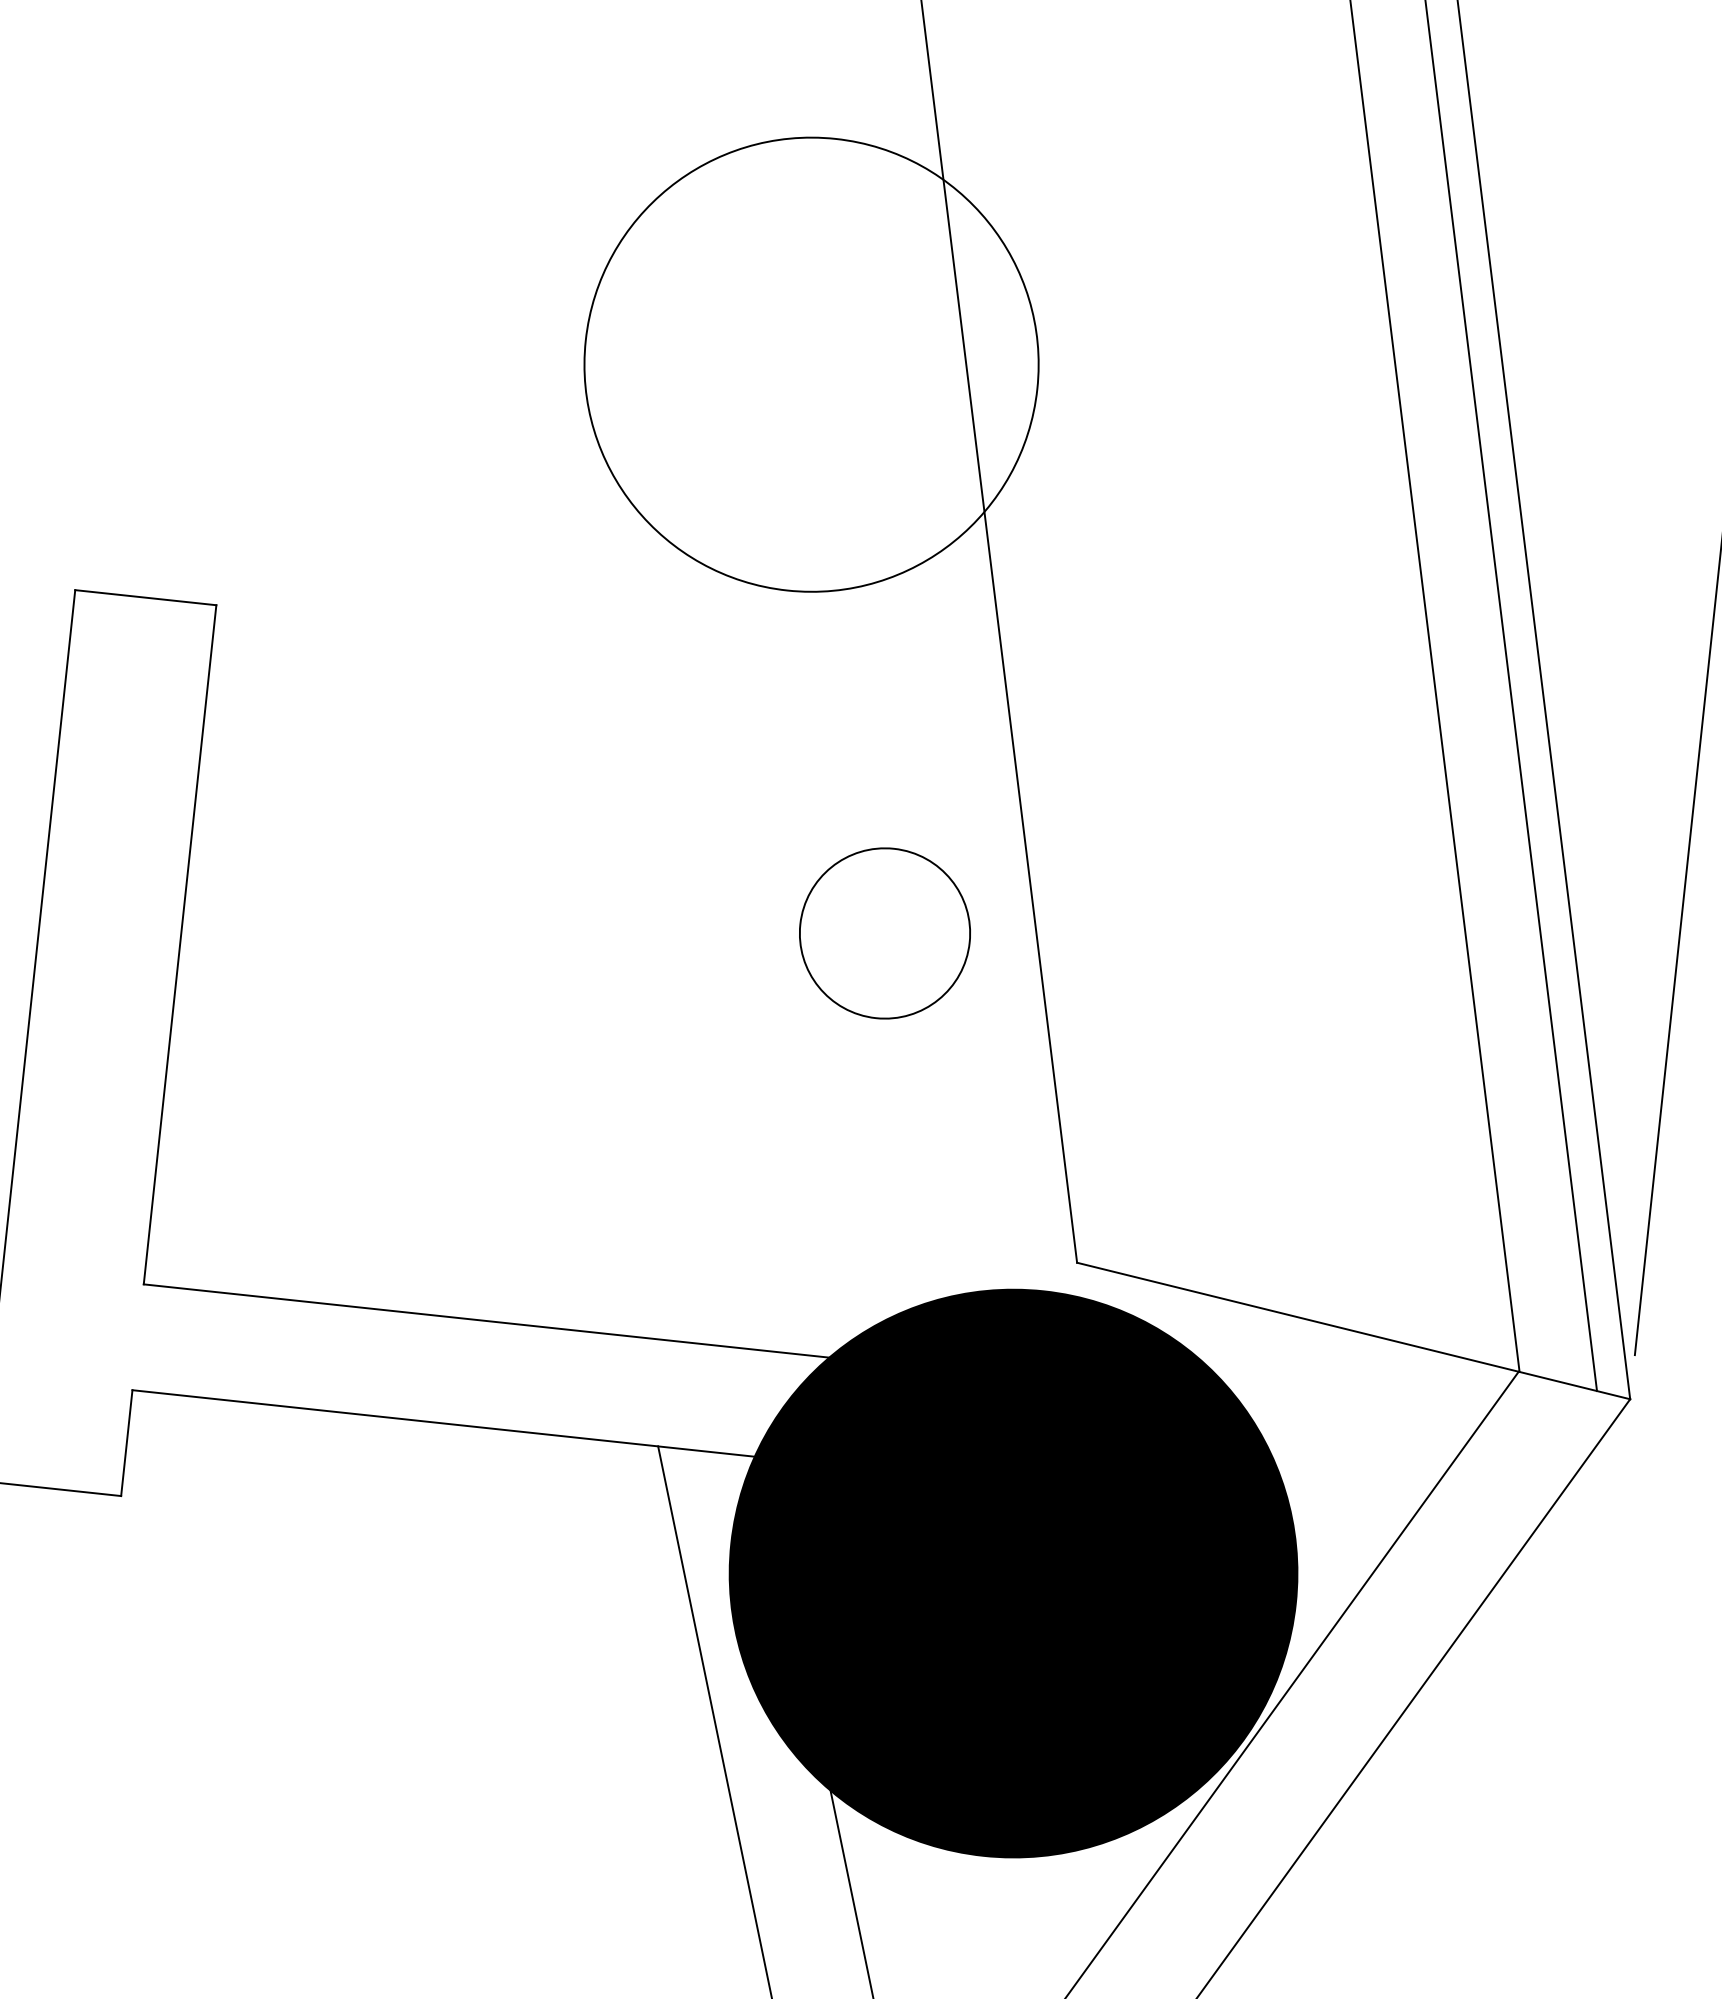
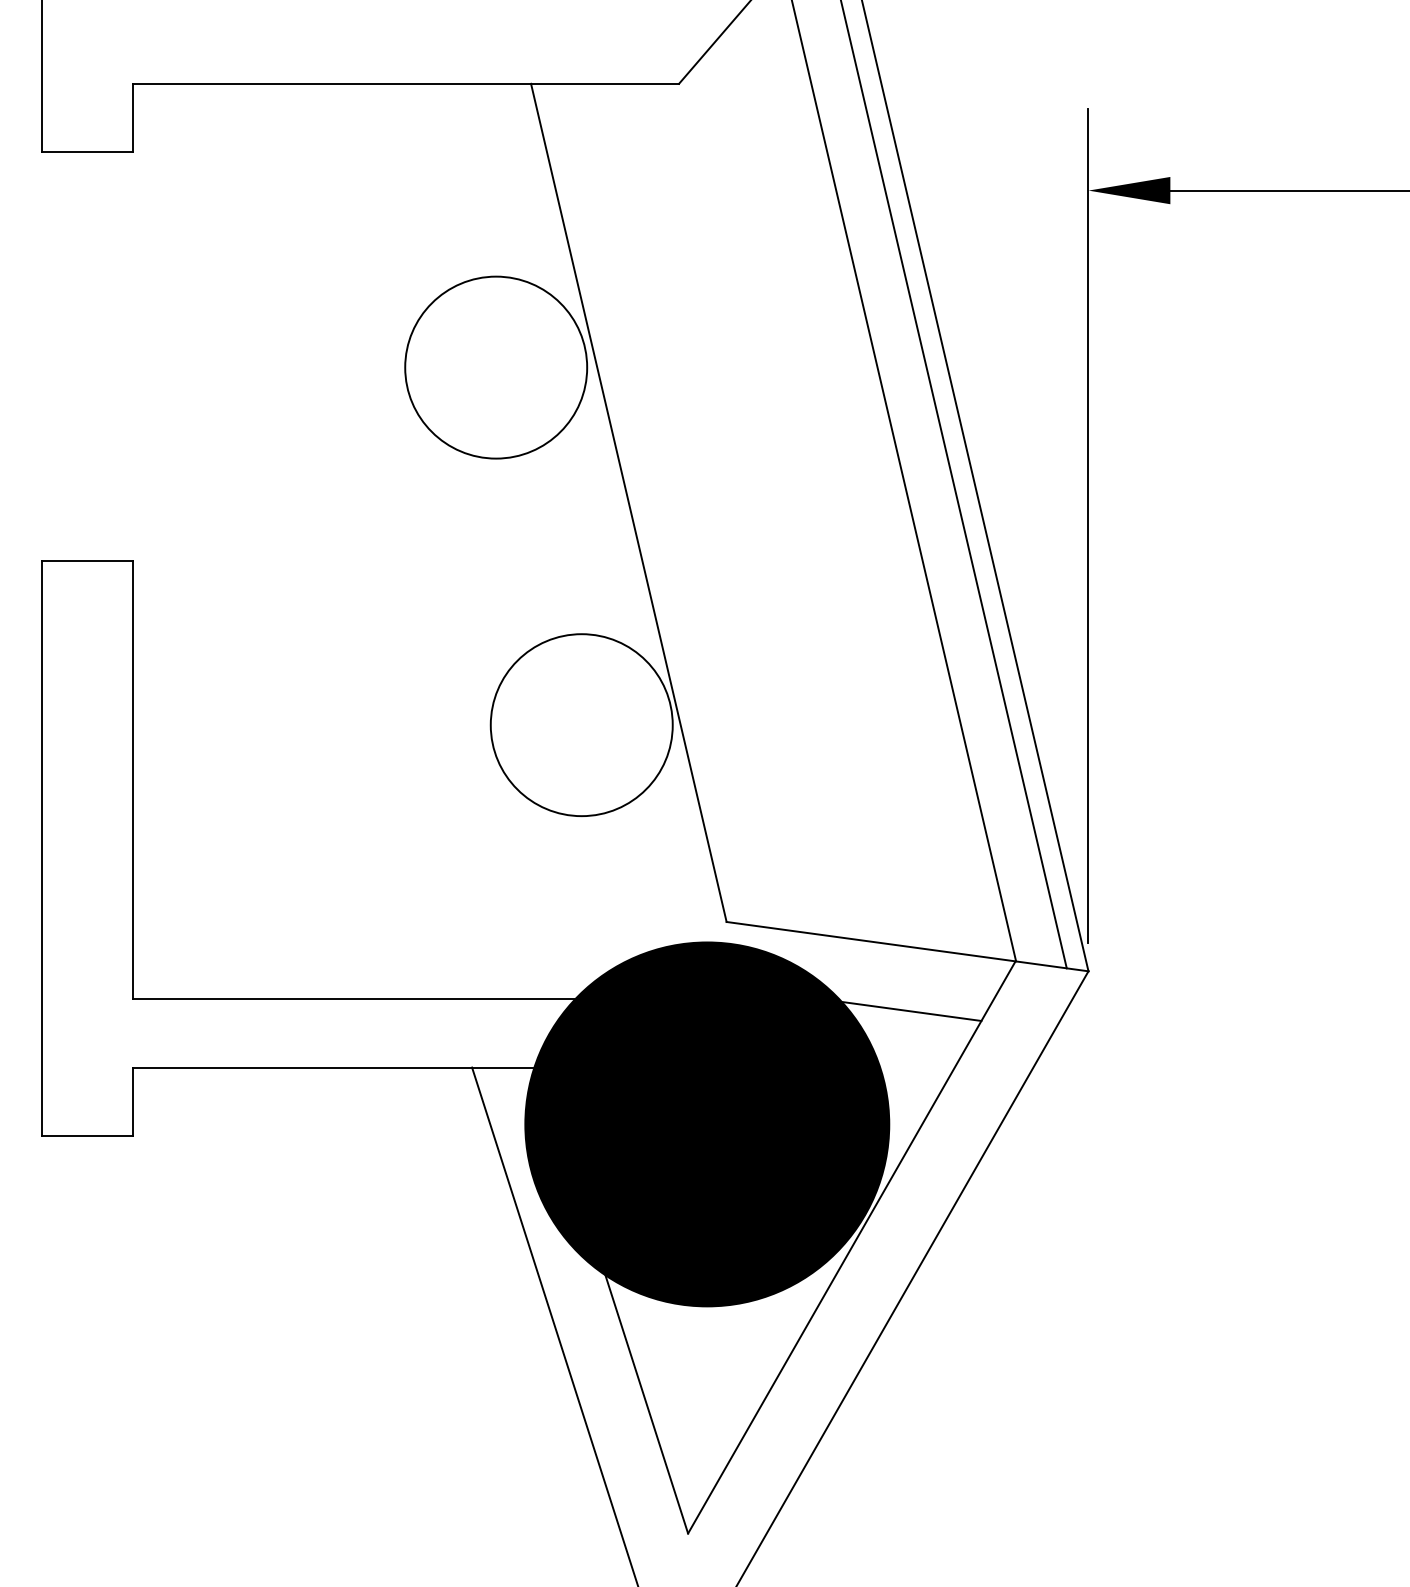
circle: (812, 364) -> (496, 367), size x0.62
circle: (884, 933) -> (581, 725), size x1.67
line: (1349, 1430) -> (911, 1010), added

